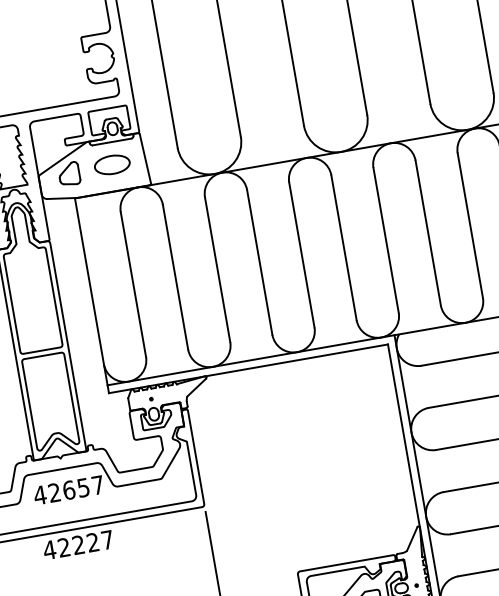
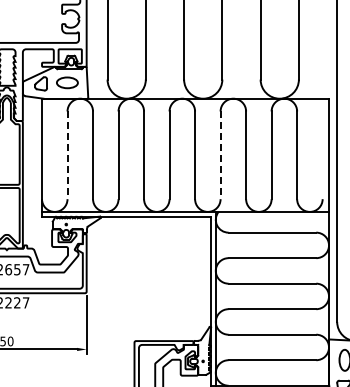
line: (385, 240) -> (220, 155), solid -> dashed
line: (133, 284) -> (67, 155), solid -> dashed

